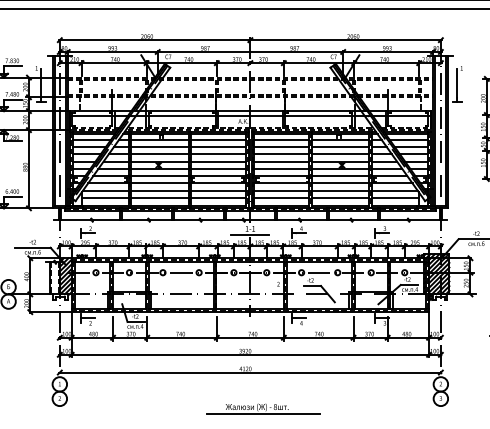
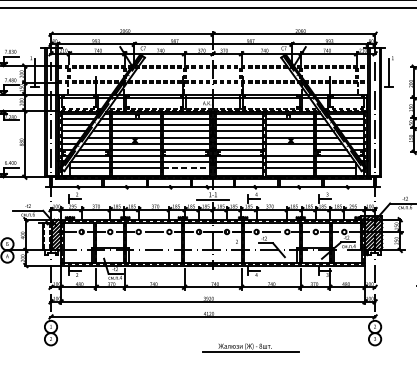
line: (340, 176) -> (289, 150), removed
line: (218, 197) -> (185, 168), solid -> dashed
part: (263, 408) -> (250, 347), moved

